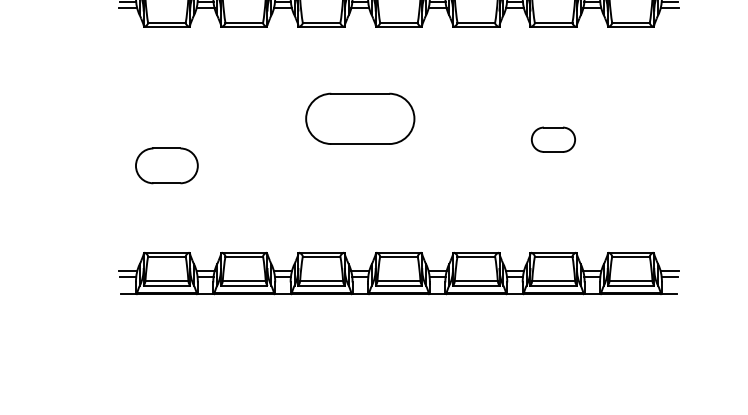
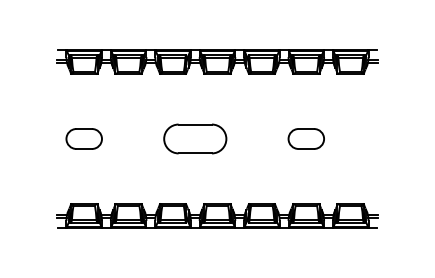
part: (360, 118) -> (195, 138), moved
part: (552, 138) -> (305, 138), size x1.43
part: (165, 165) -> (83, 138), moved

